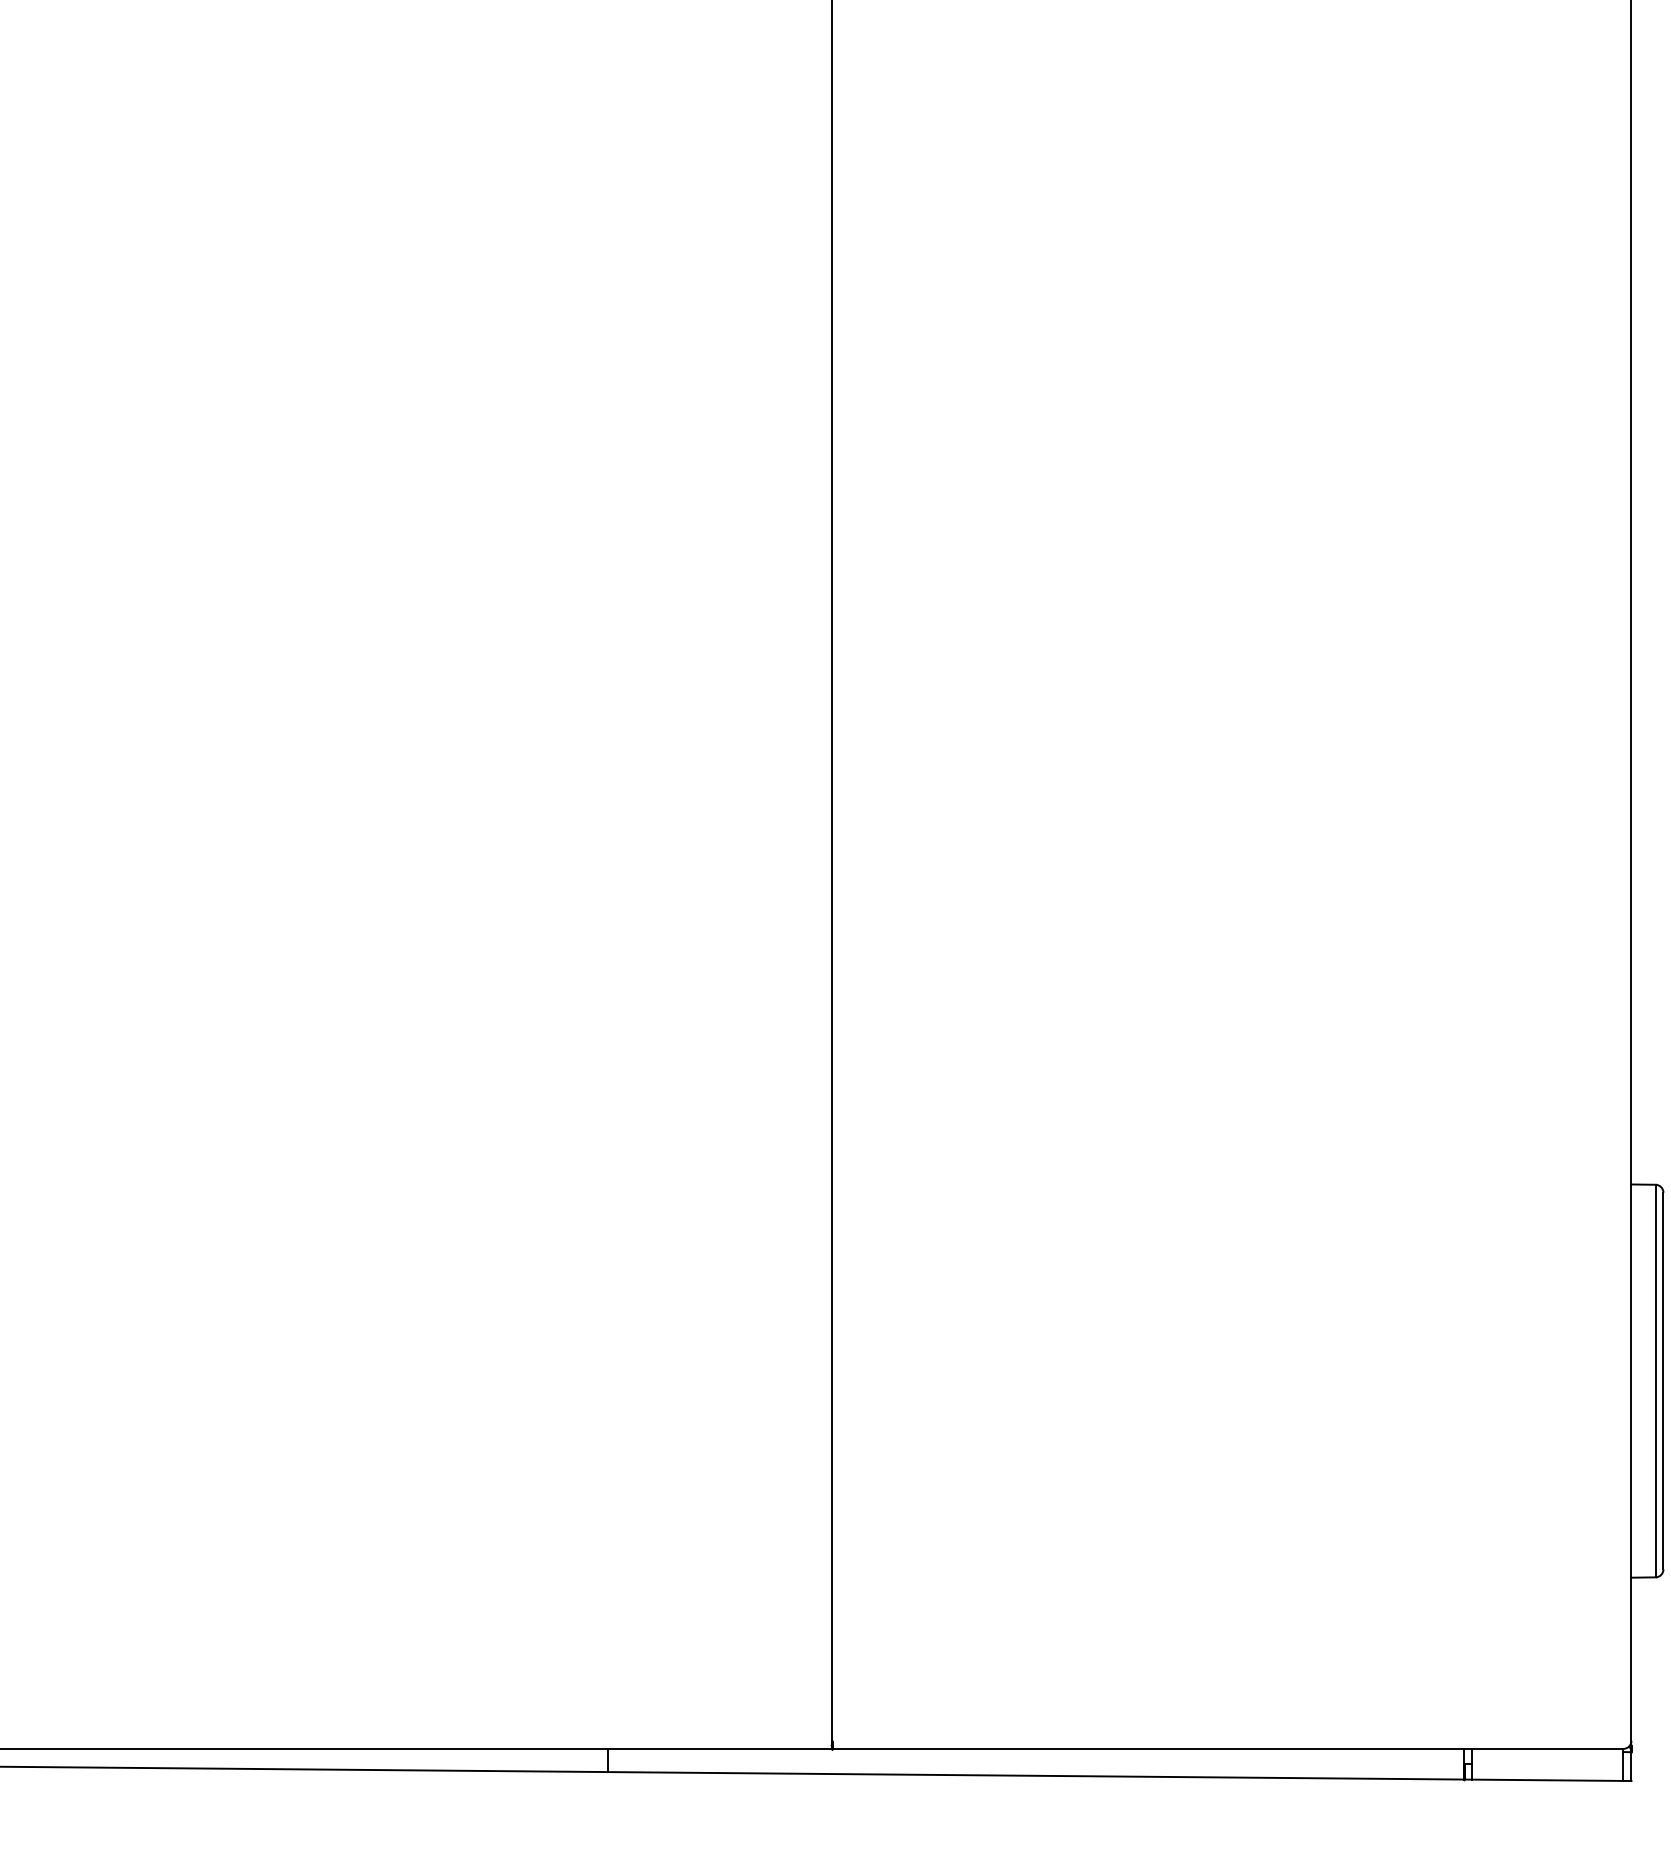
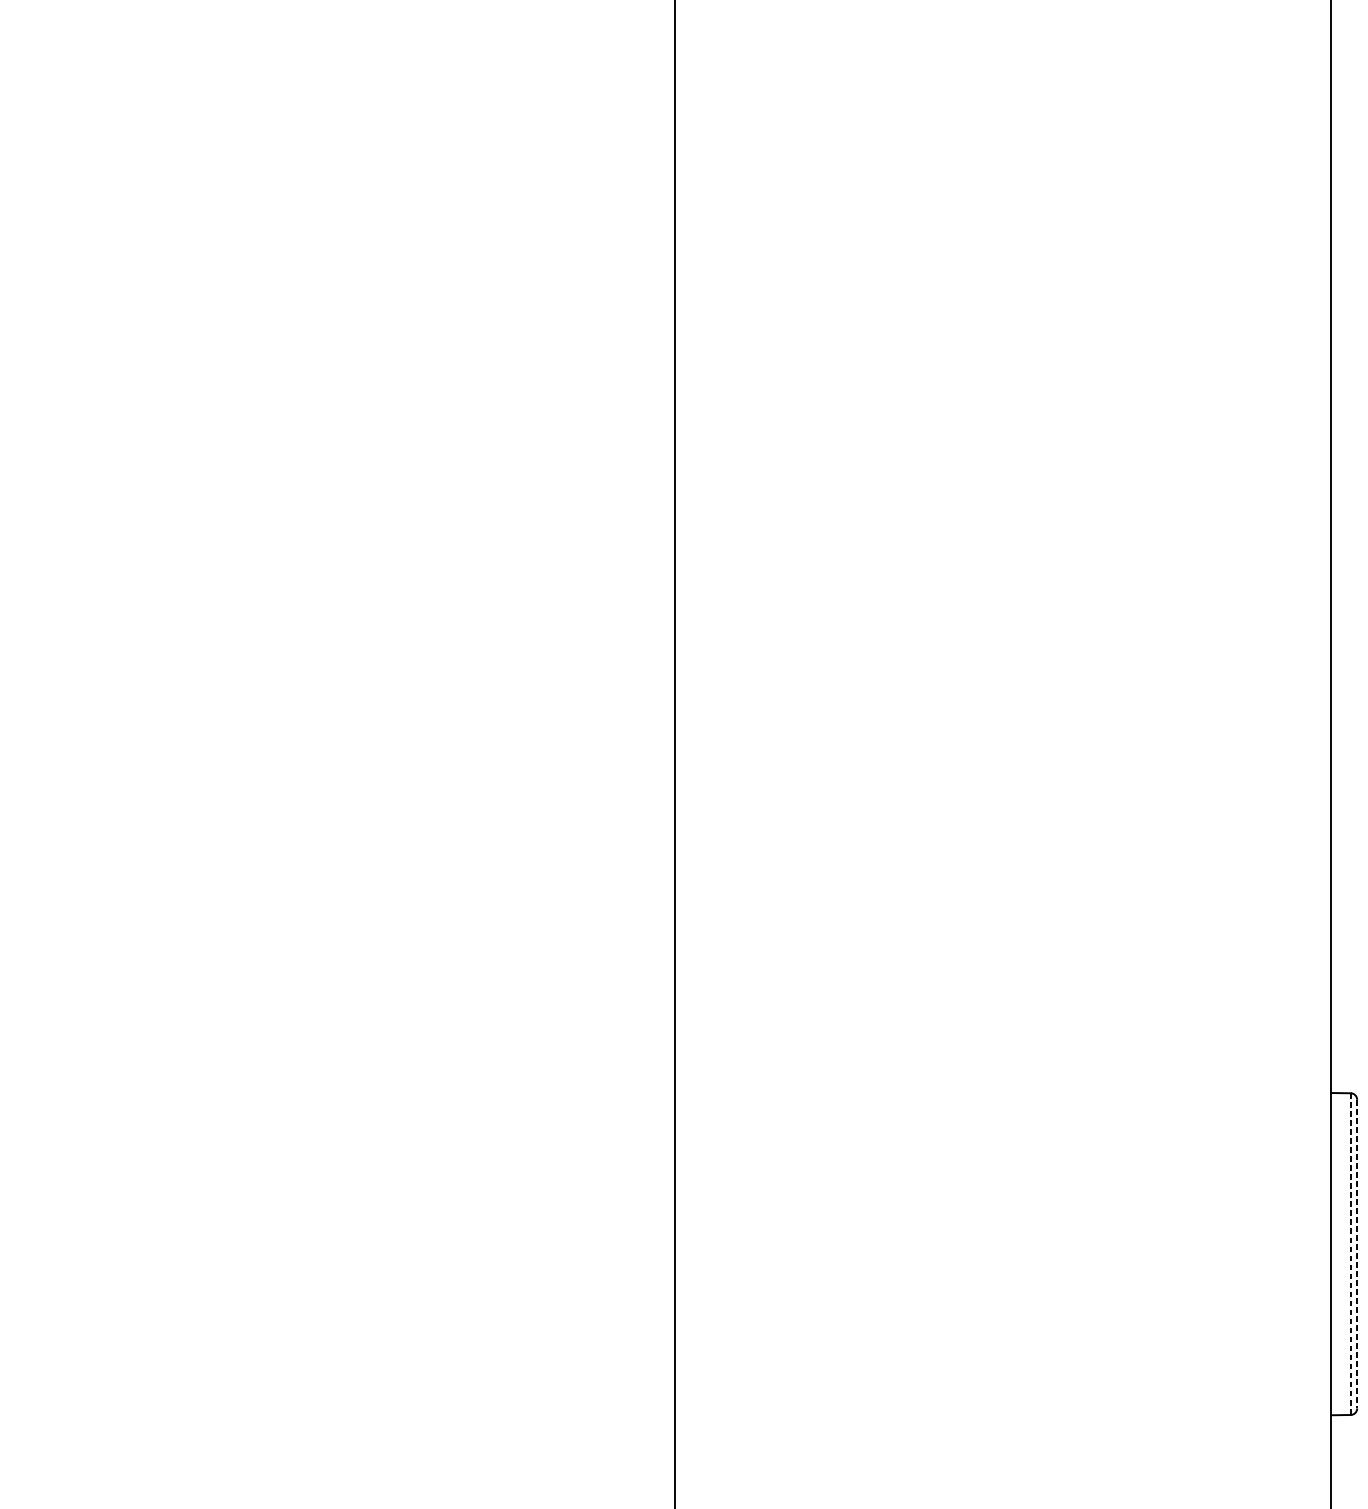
line: (1655, 1381) -> (1350, 1254), solid -> dashed
line: (1663, 1381) -> (1357, 1254), solid -> dashed

